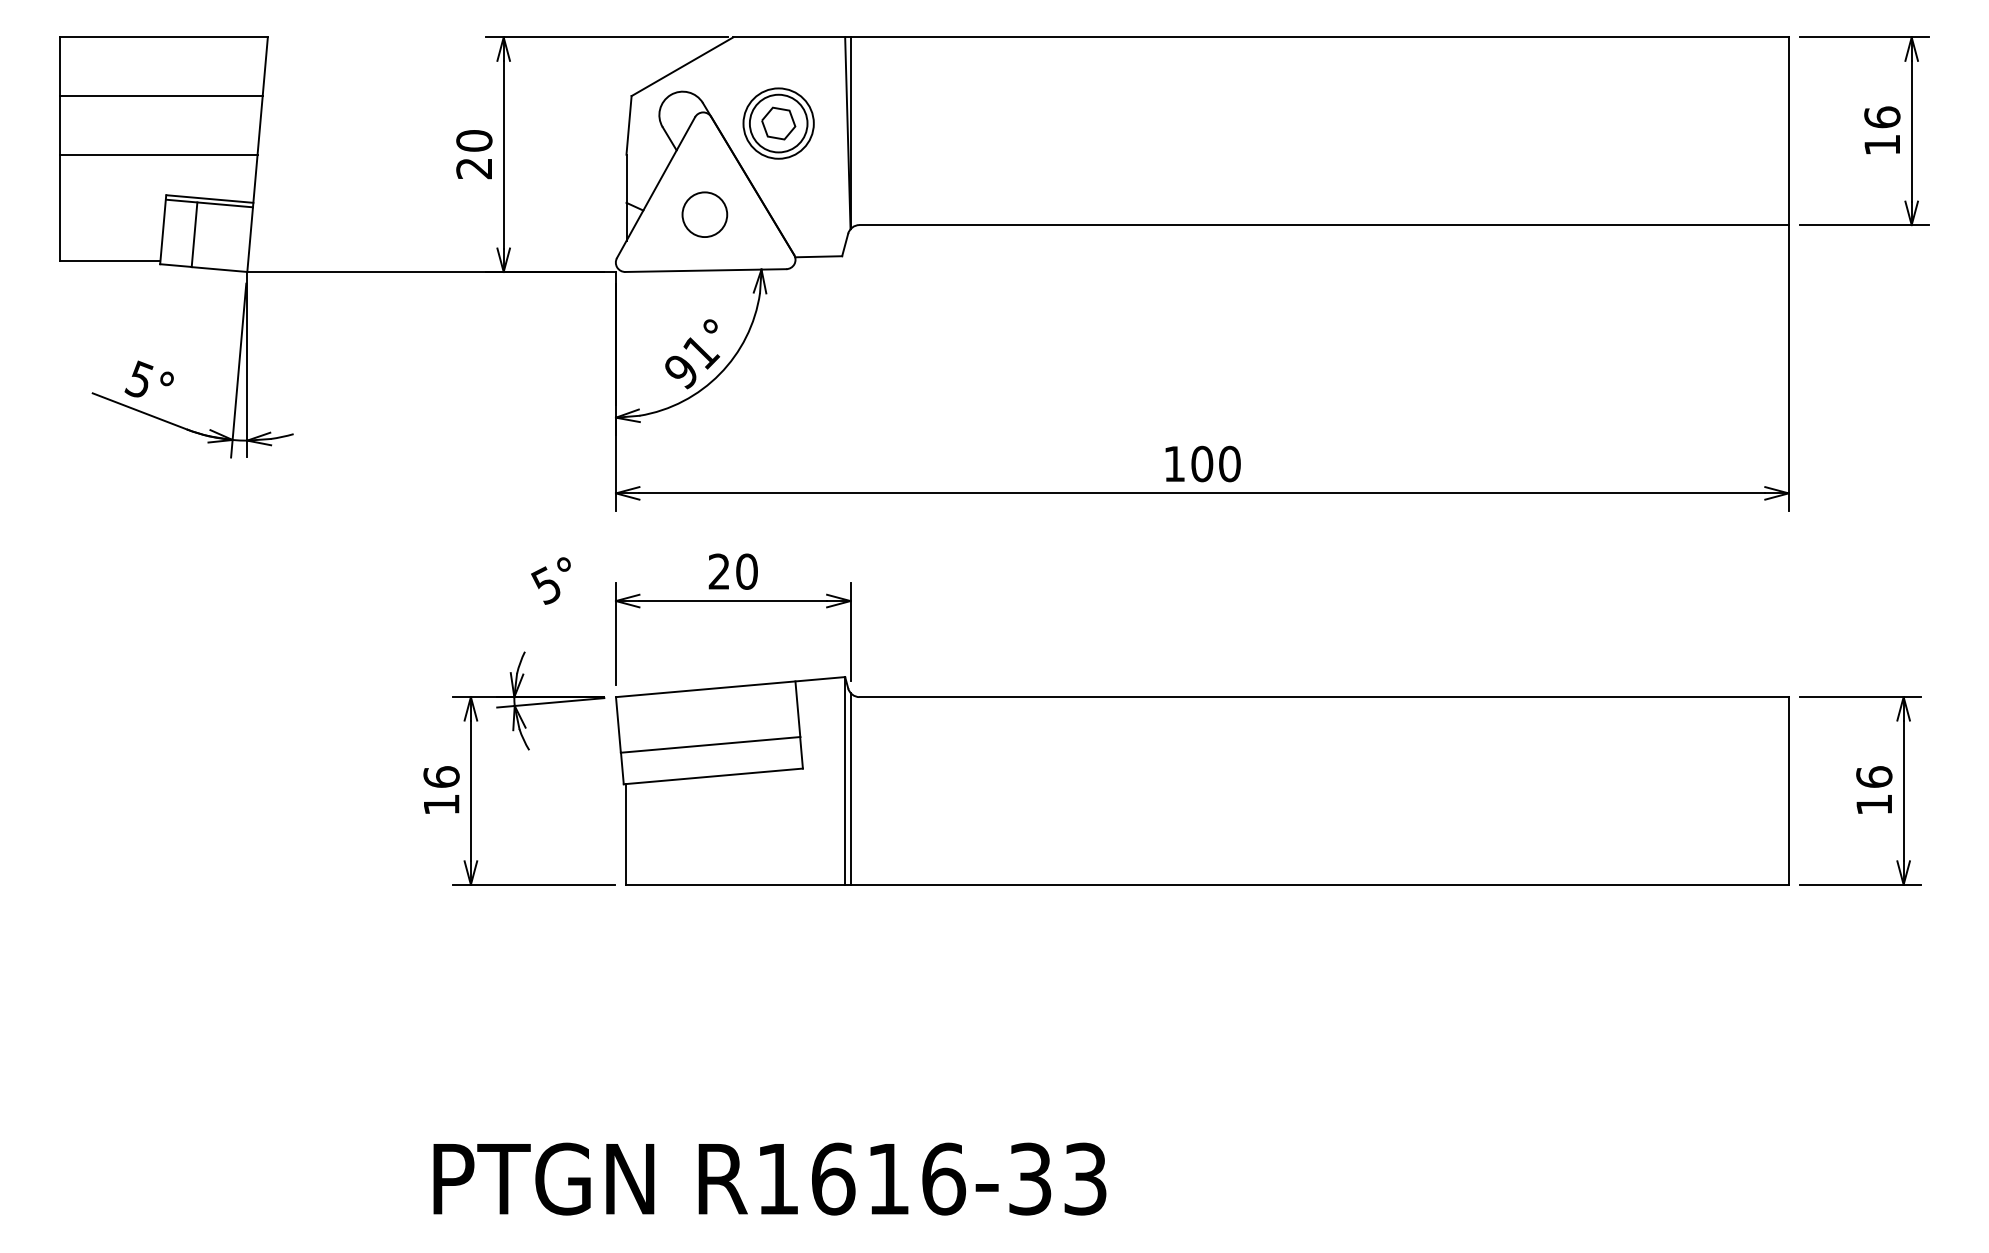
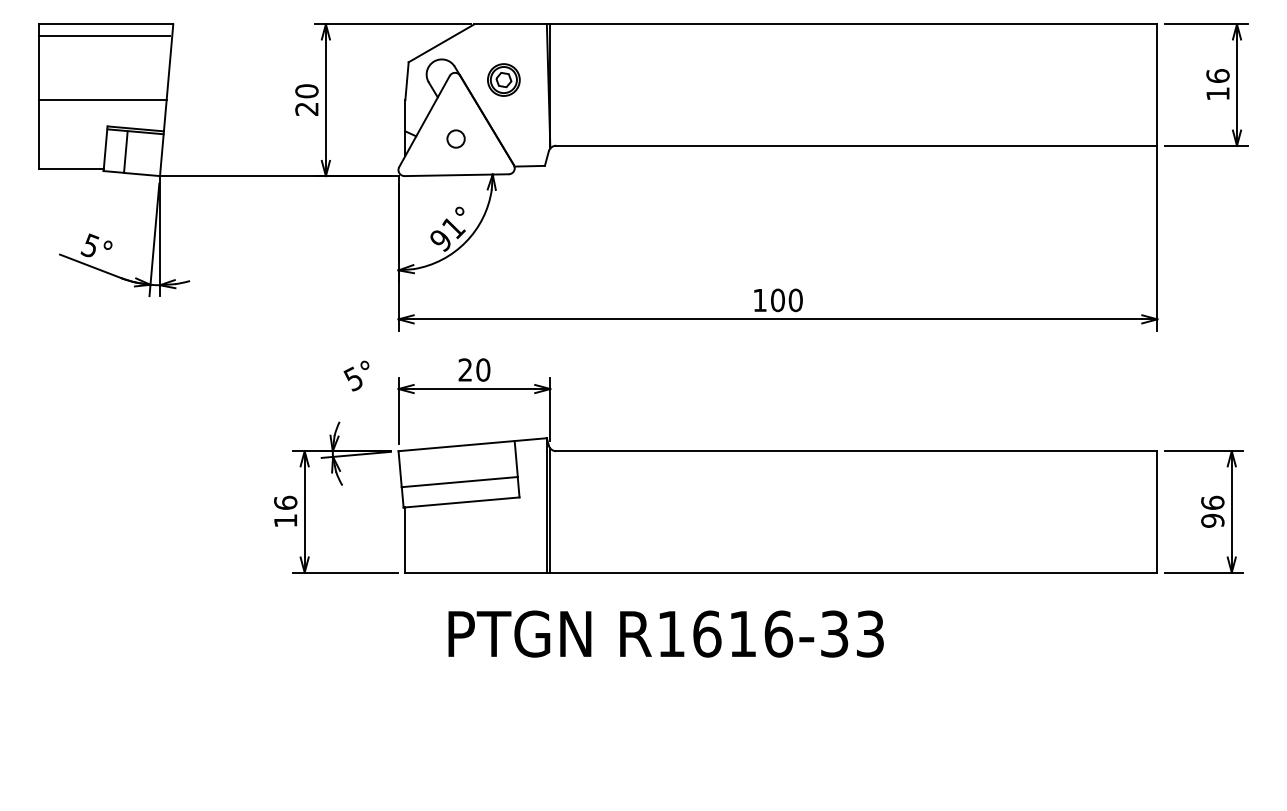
line: (159, 96) -> (103, 36), moved
part: (778, 122) -> (503, 79), size x0.7
circle: (703, 213) -> (455, 138), size x0.6
text: (1873, 804) -> (1212, 520), 16 -> 96
text: (768, 1178) -> (665, 633), moved

